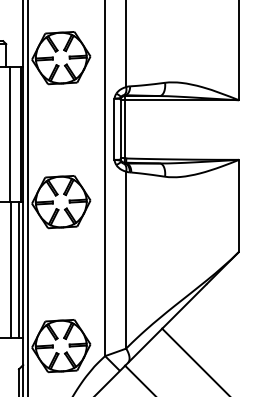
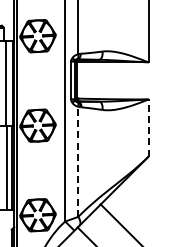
line: (239, 206) -> (148, 128), solid -> dashed
line: (126, 259) -> (78, 161), solid -> dashed

